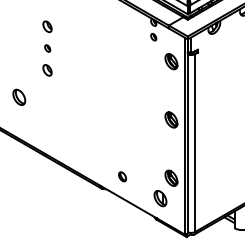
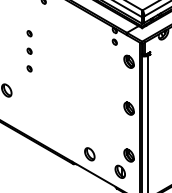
part: (47, 26) -> (29, 33), size x0.62
part: (47, 70) -> (29, 68), size x0.62
part: (122, 176) -> (89, 154), size x1.67

